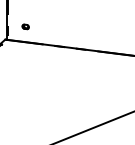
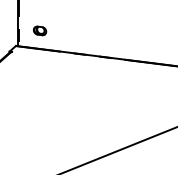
part: (25, 26) -> (39, 30), size x1.6

